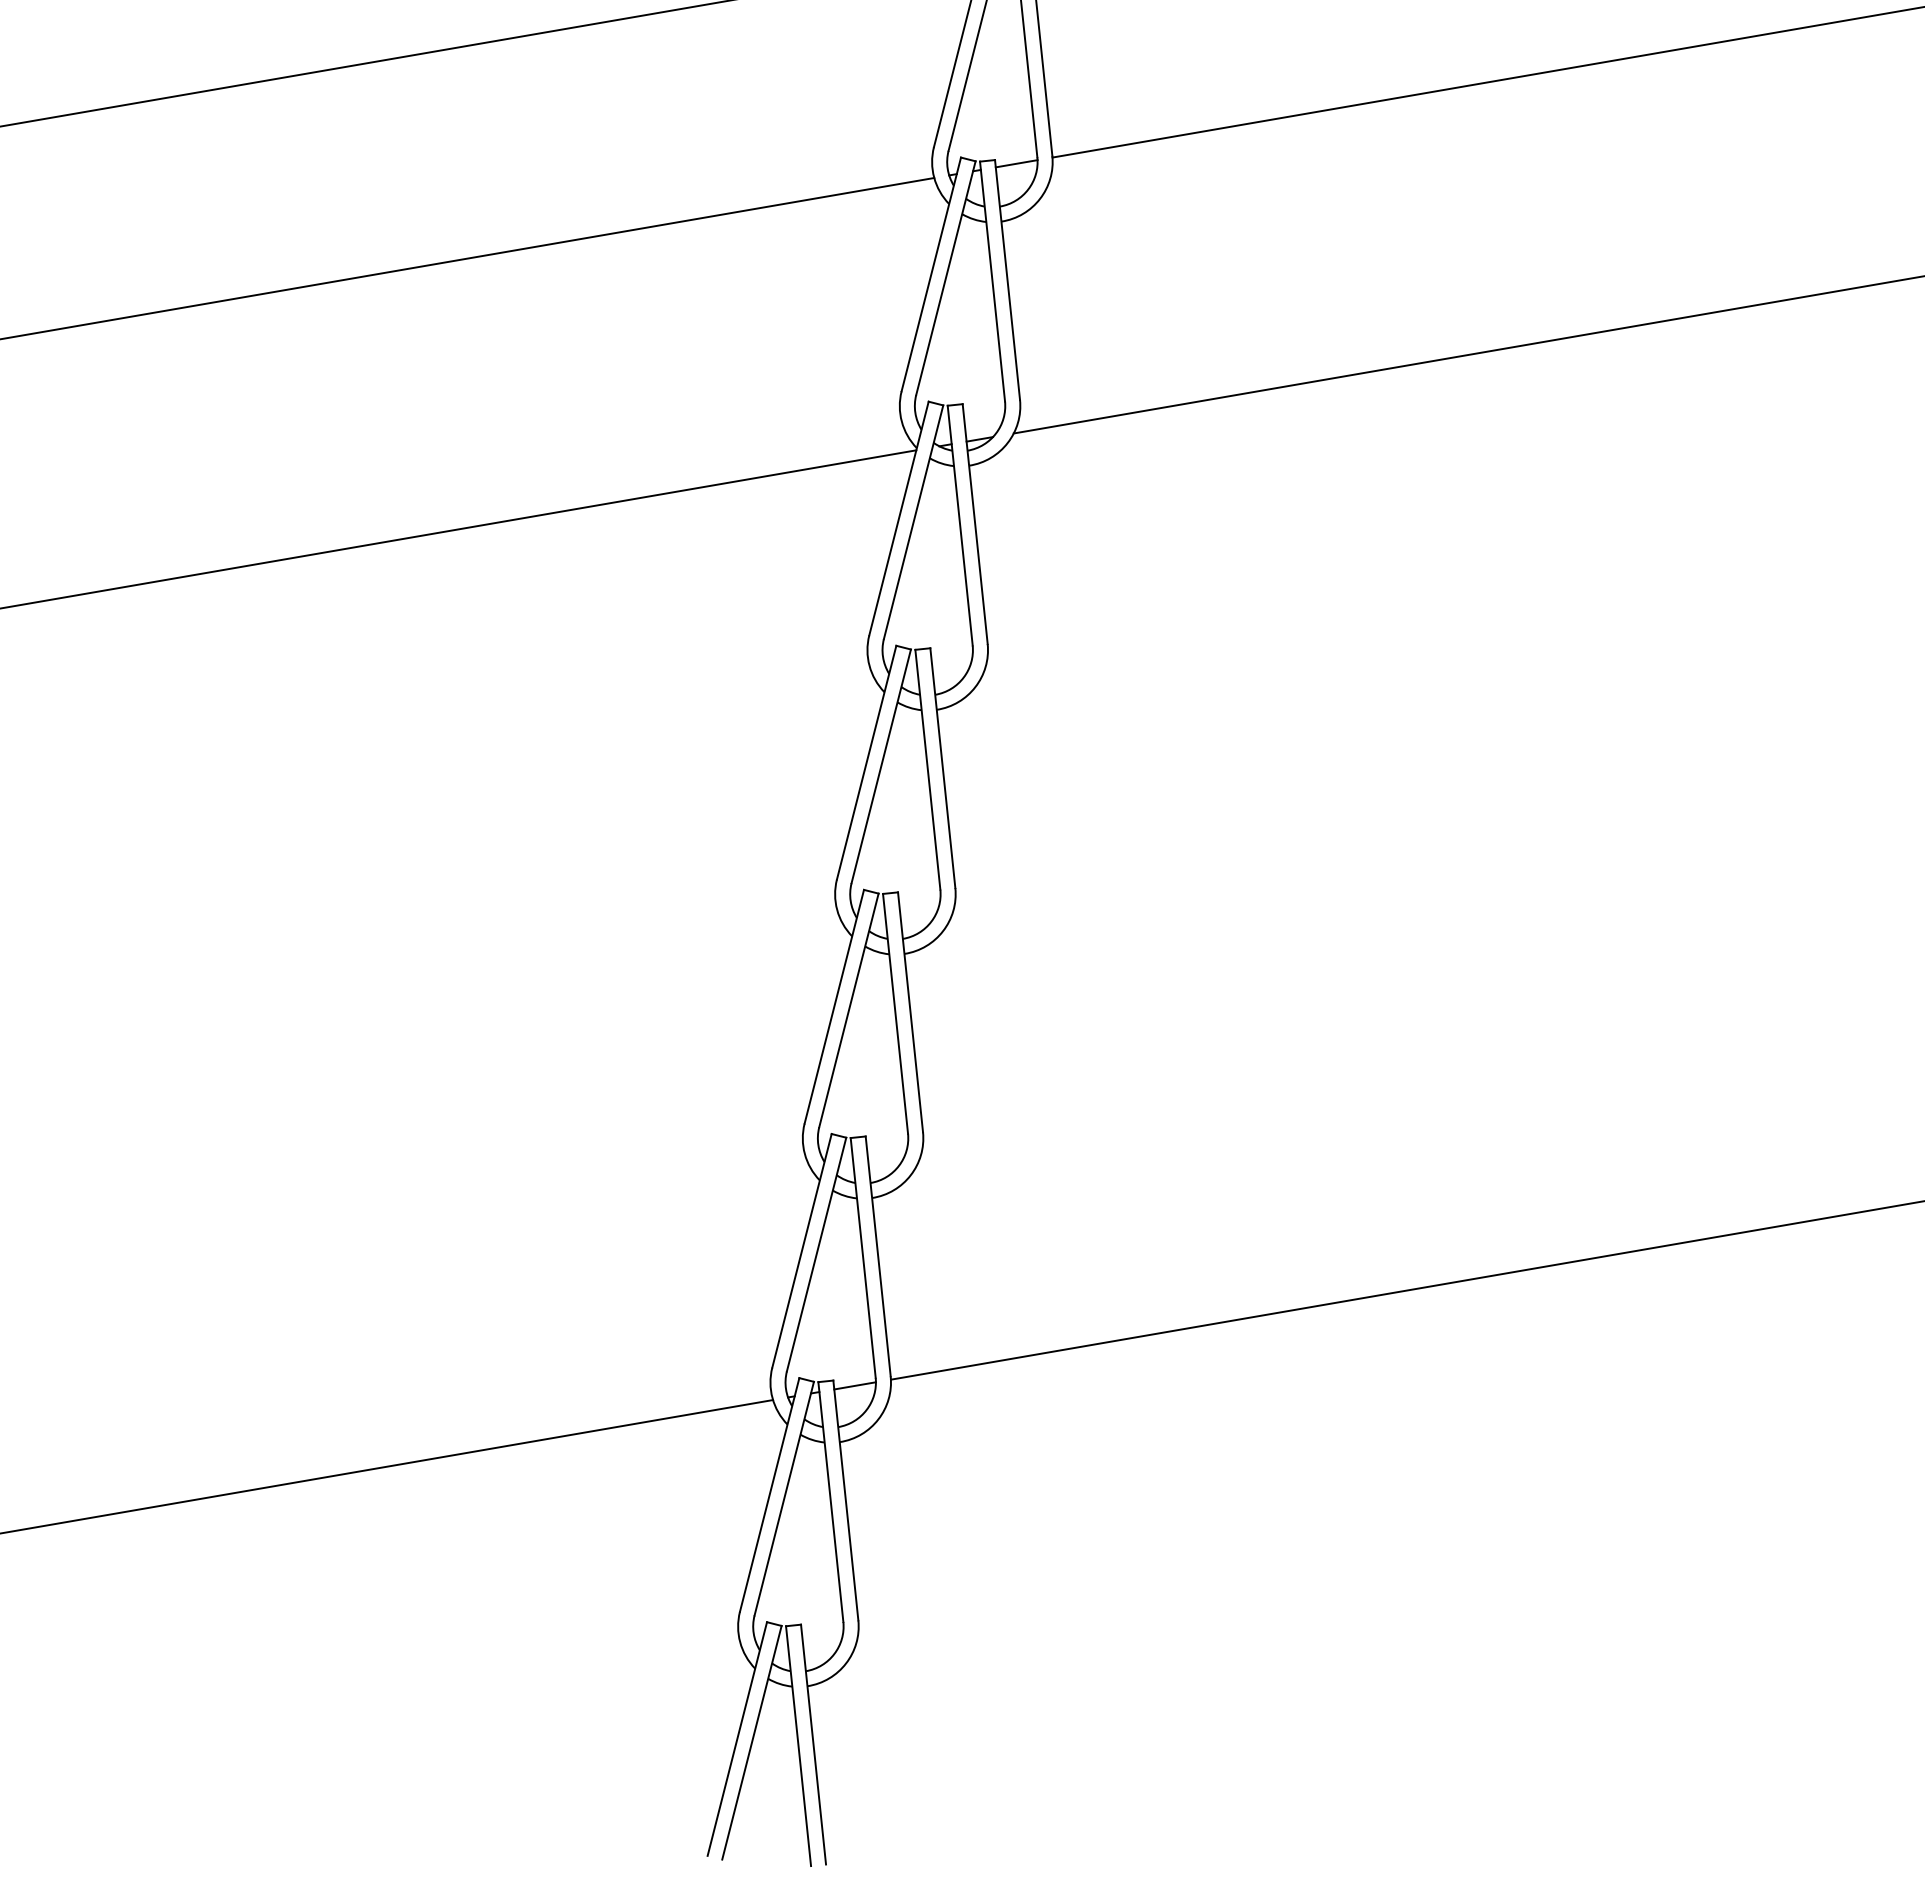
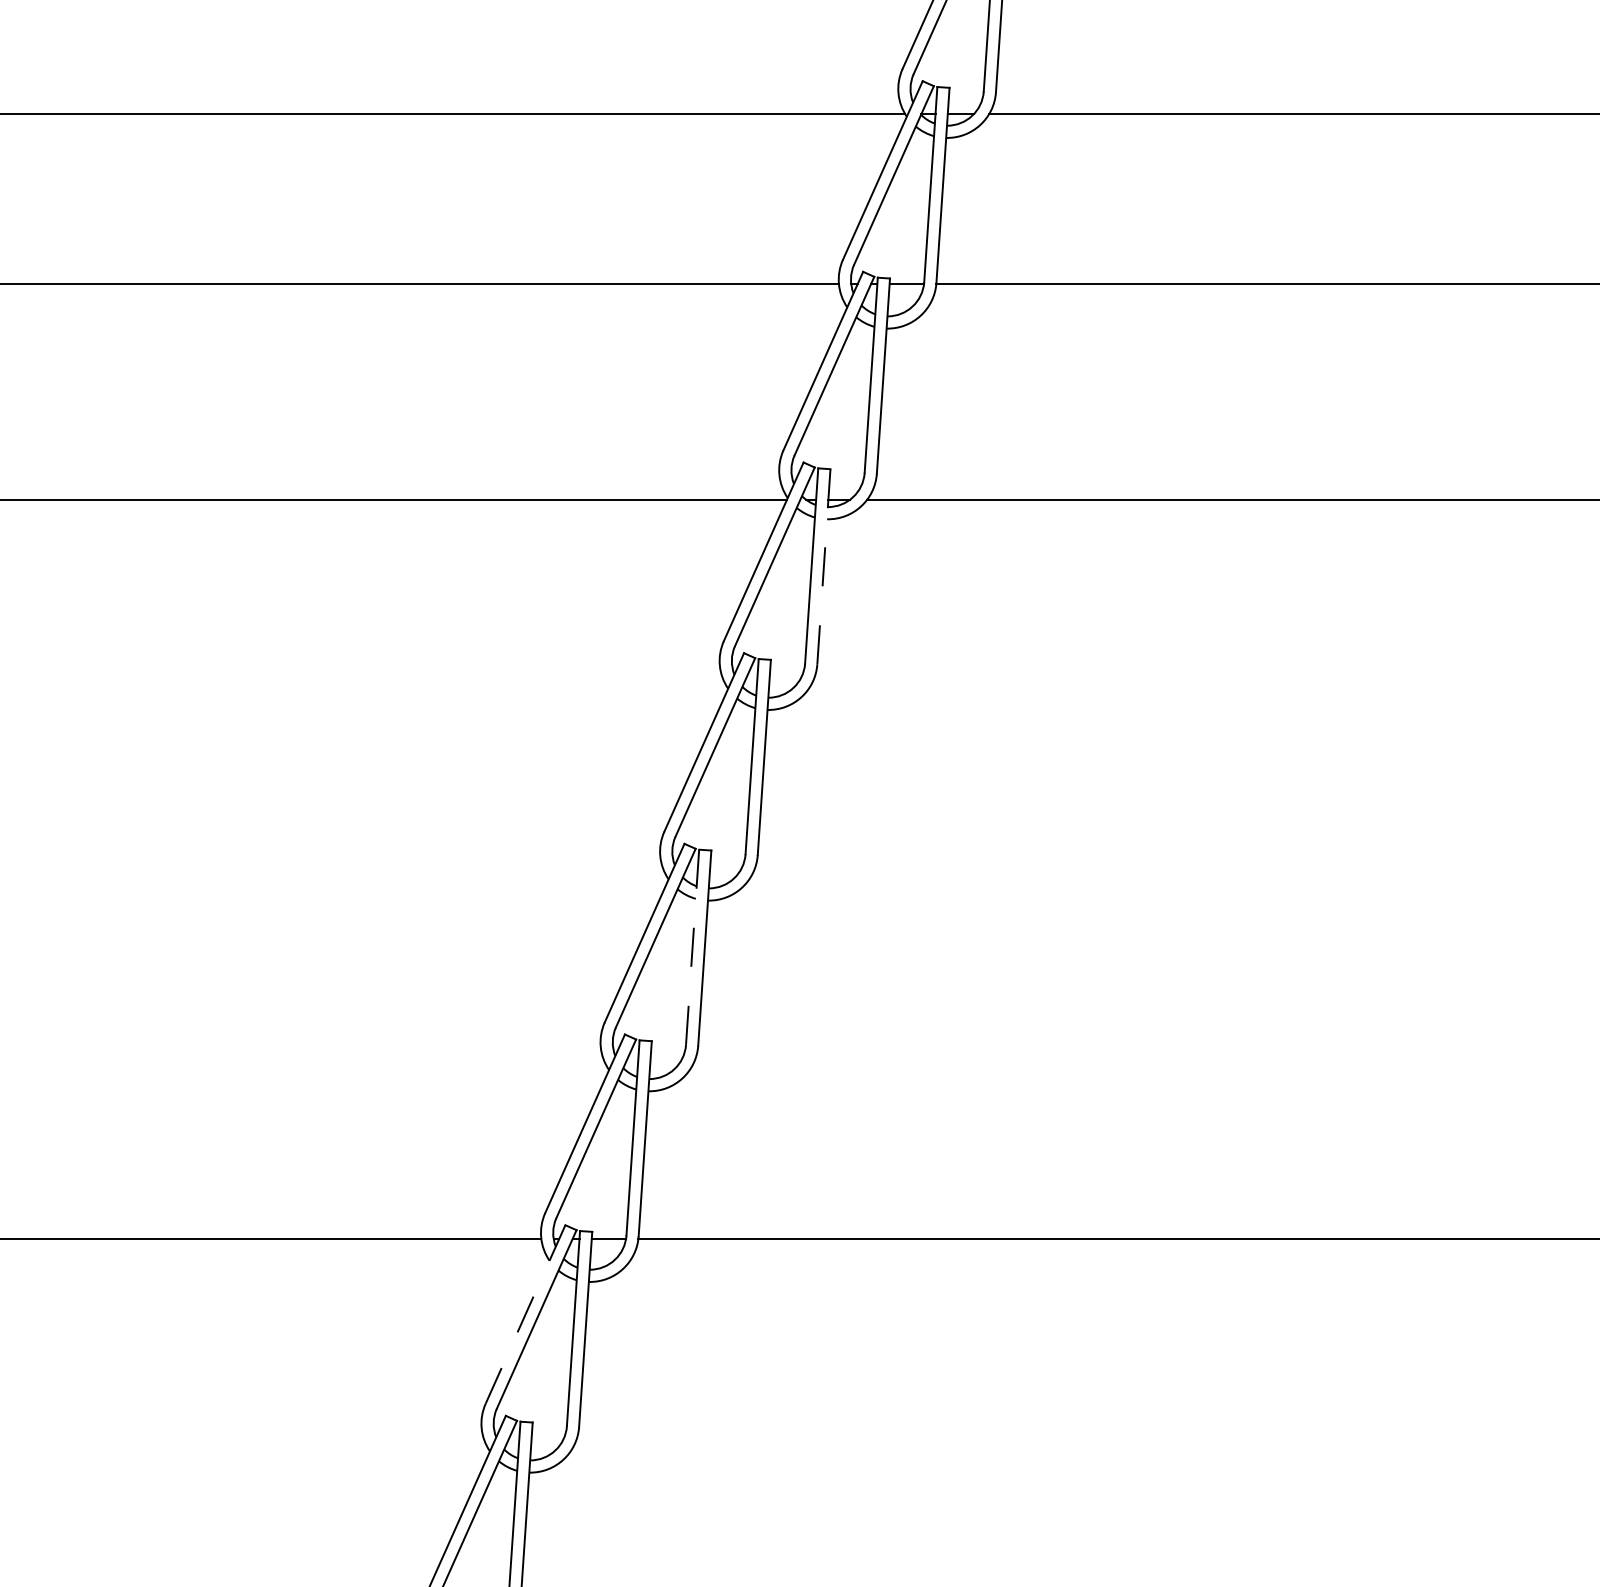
line: (974, 523) -> (823, 566), solid -> dashed
line: (895, 1014) -> (692, 947), solid -> dashed
line: (769, 1494) -> (525, 1314), solid -> dashed

